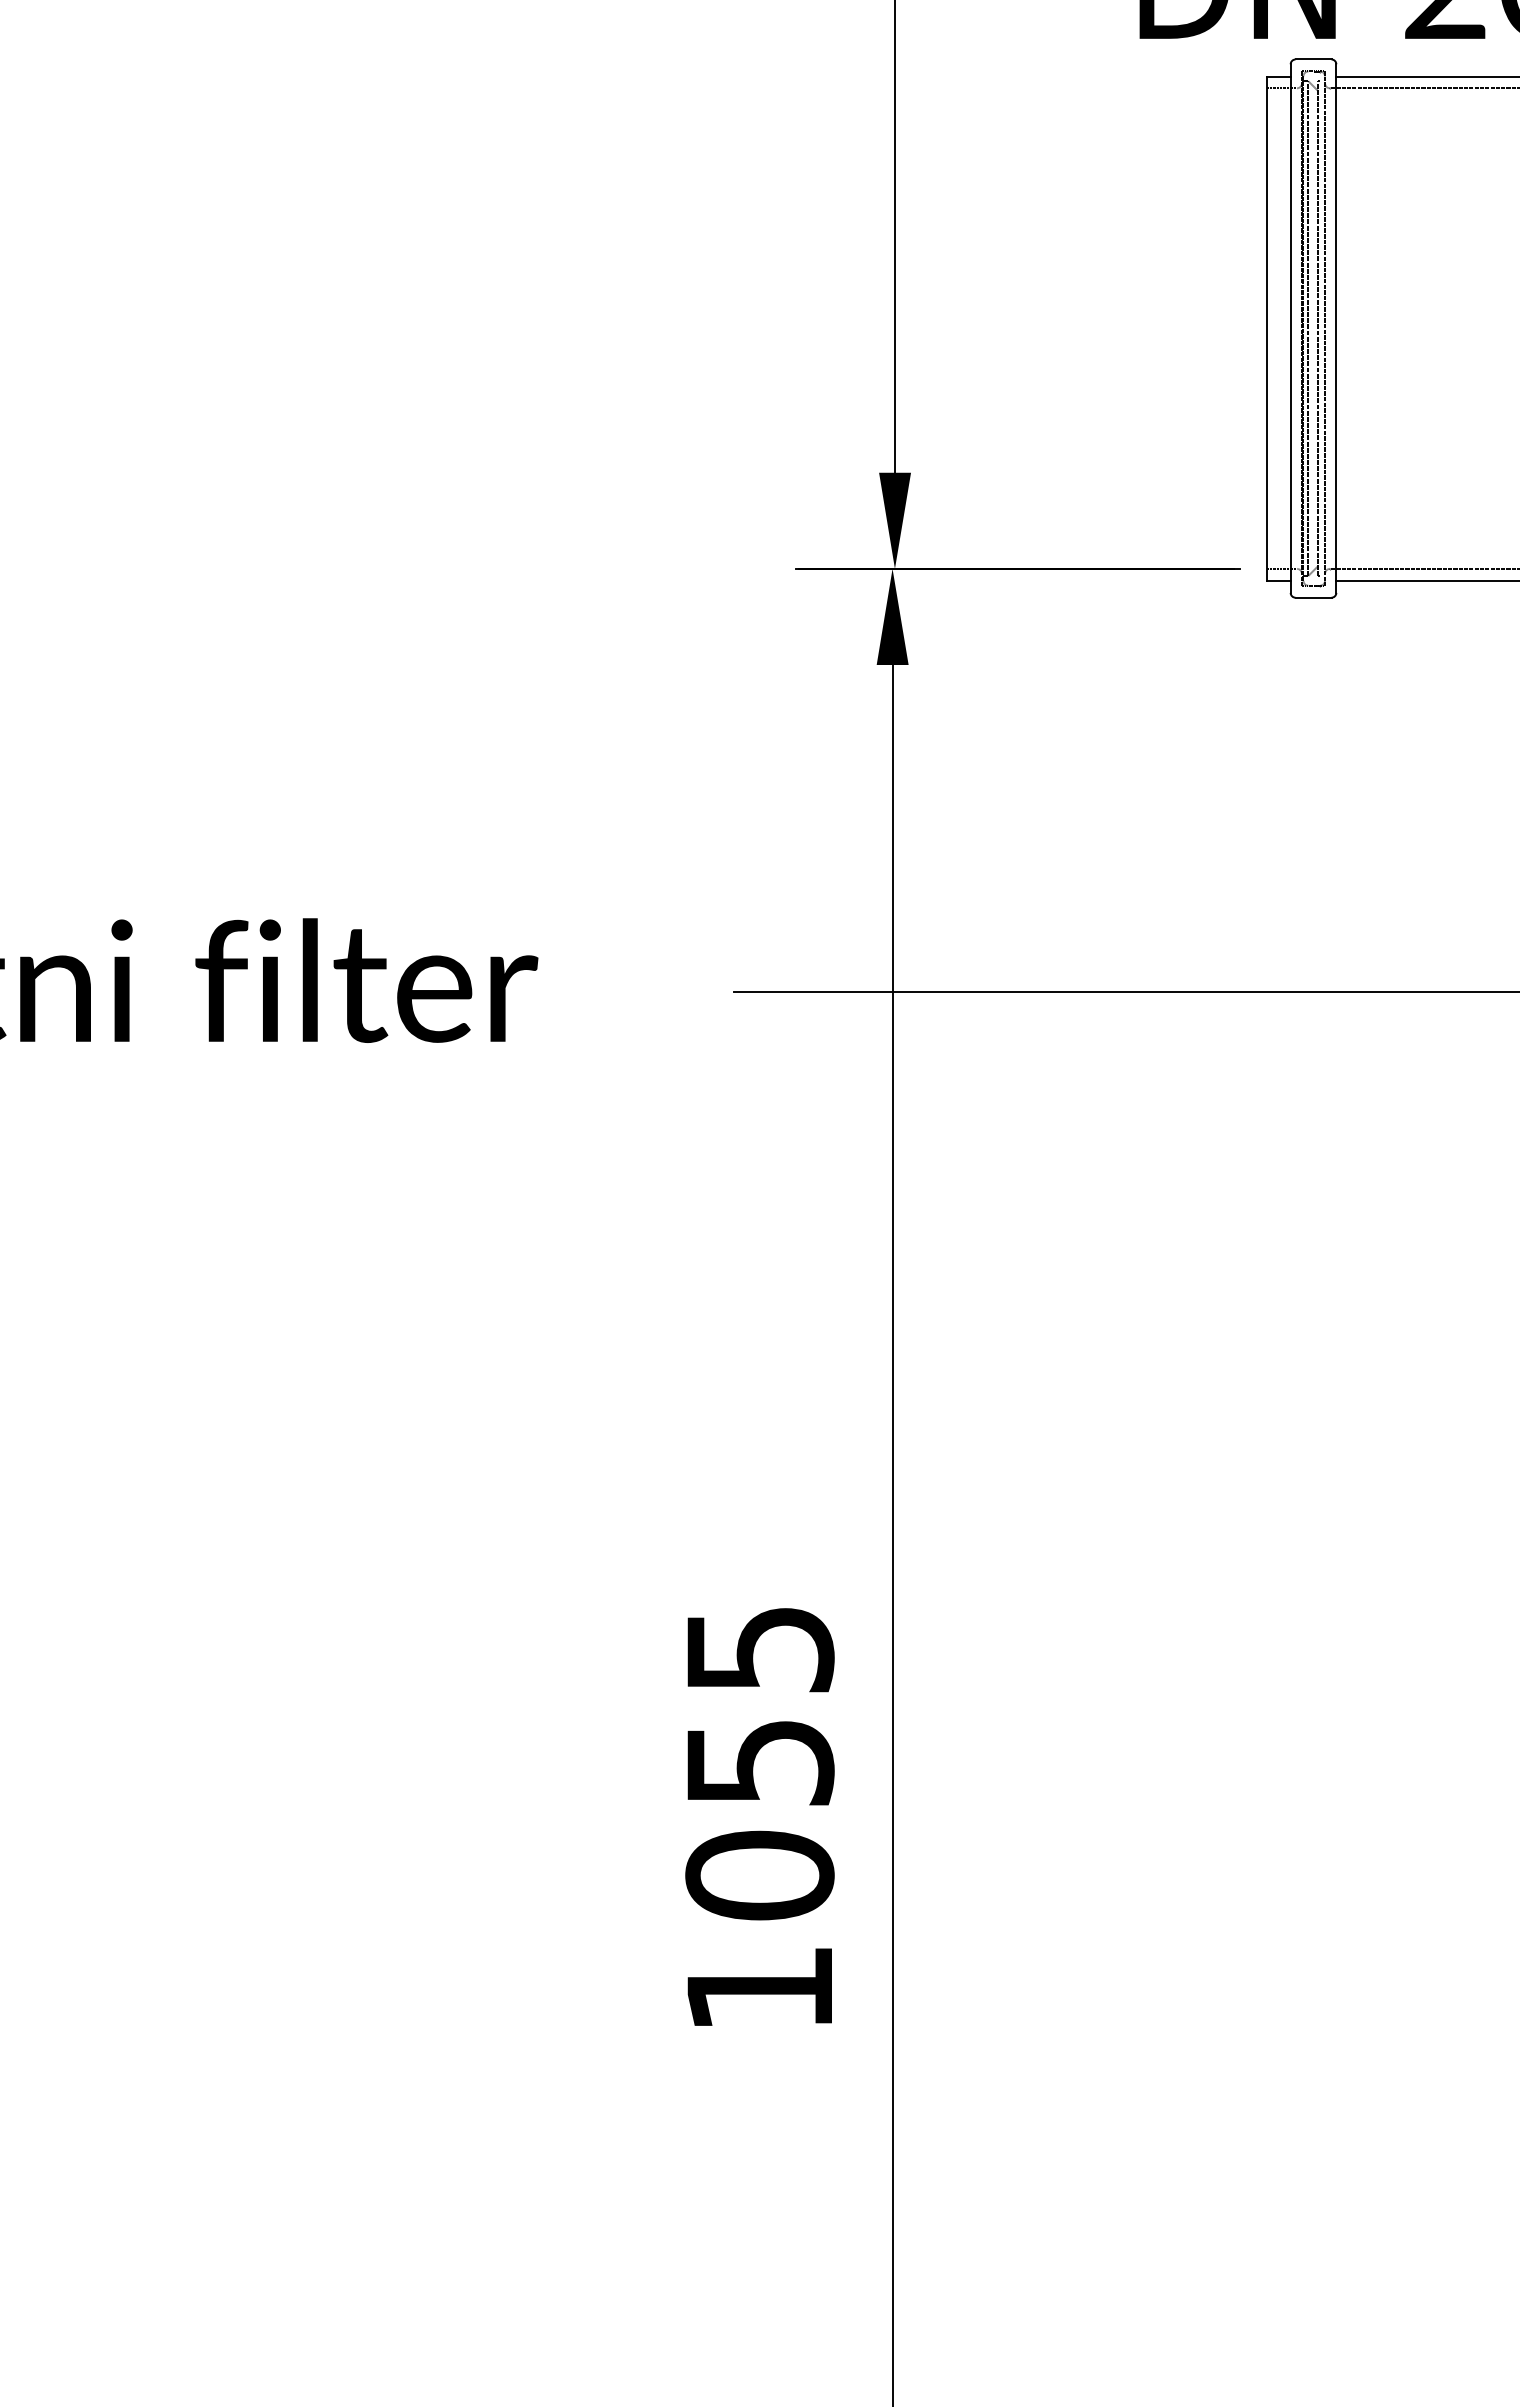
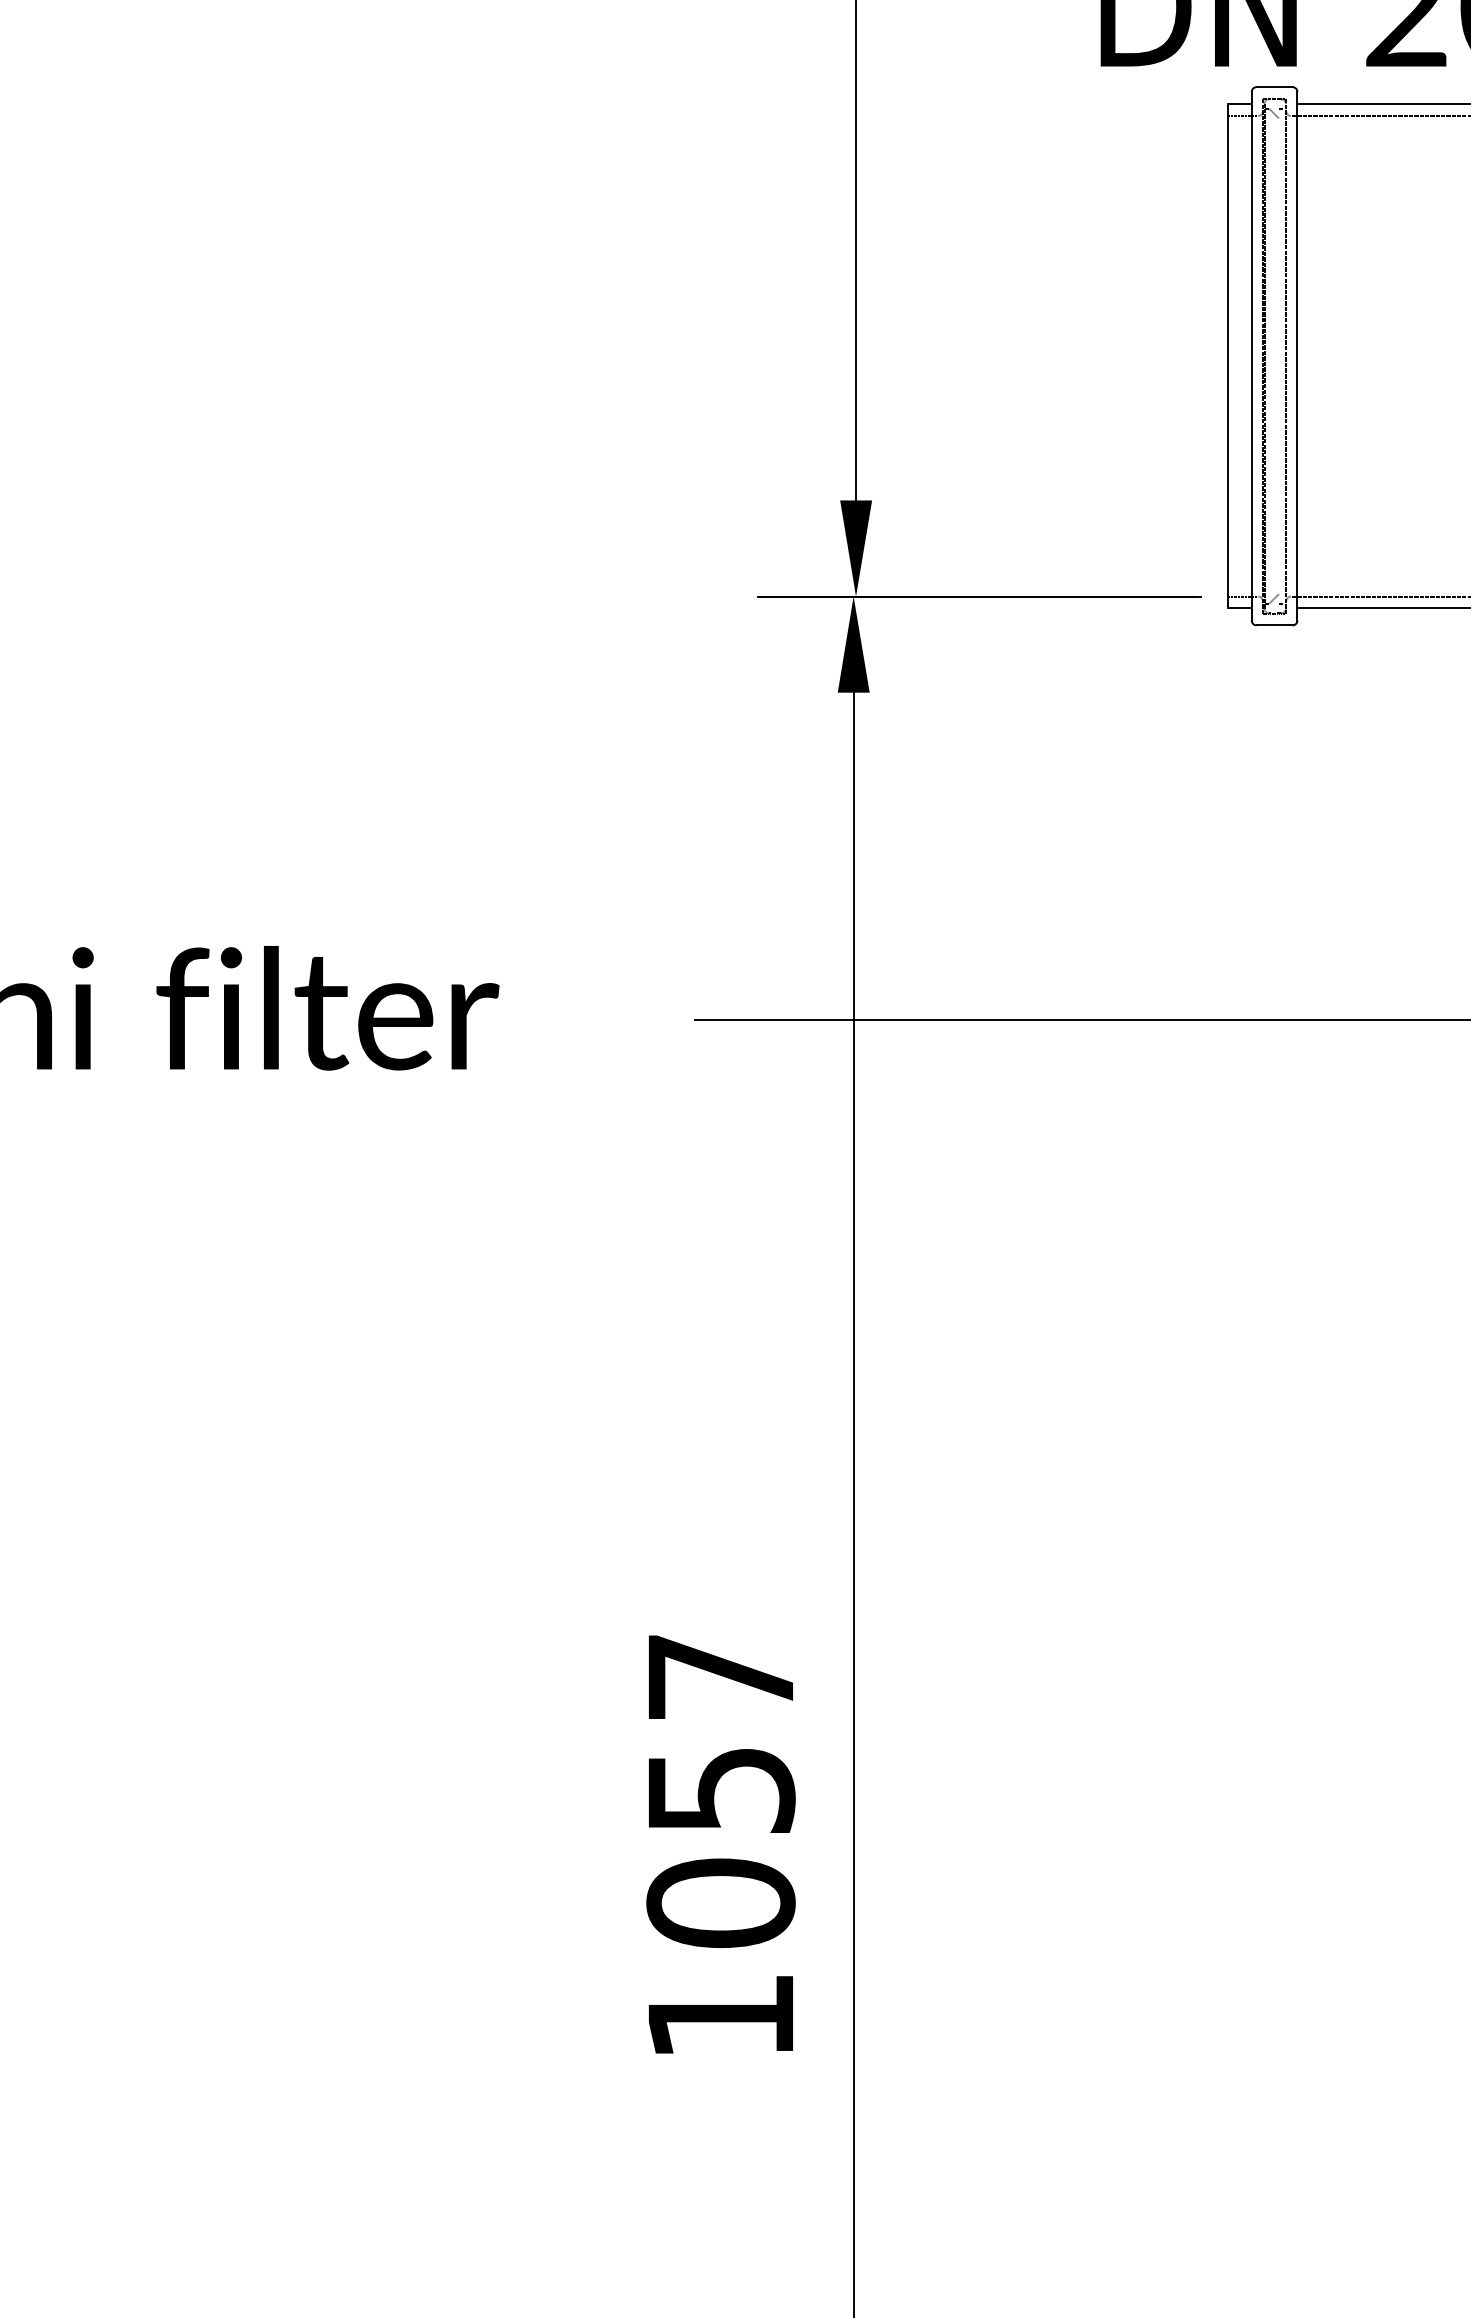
line: (1308, 328) -> (1269, 356), removed
line: (1317, 328) -> (1278, 356), removed
text: (760, 1649) -> (721, 1677), 1055 -> 1057

